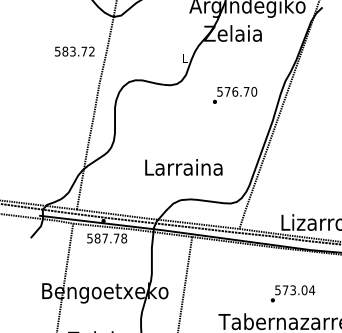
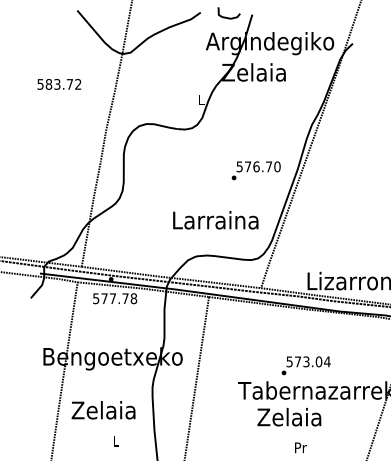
text: (74, 51) -> (59, 84), moved
text: (234, 95) -> (255, 170), moved
text: (183, 167) -> (215, 220), moved
text: (97, 238) -> (104, 298), 587.78 -> 577.78
text: (292, 293) -> (305, 365), moved

